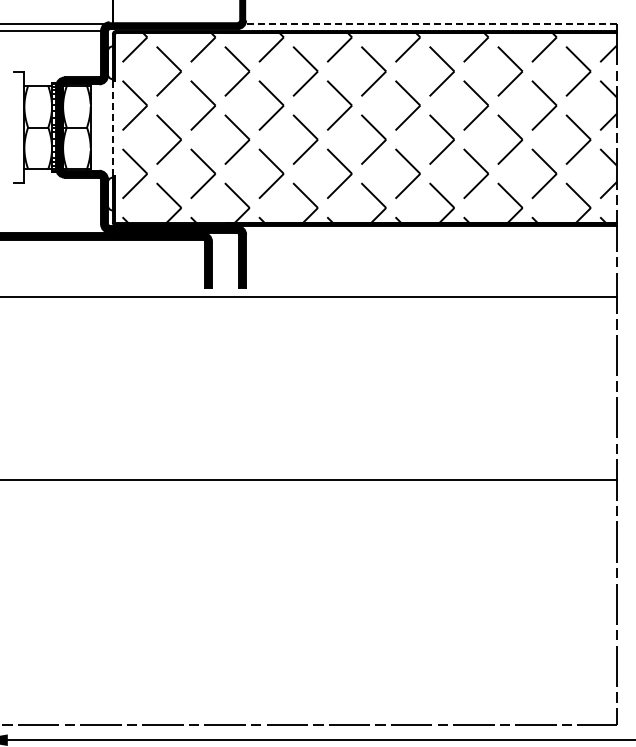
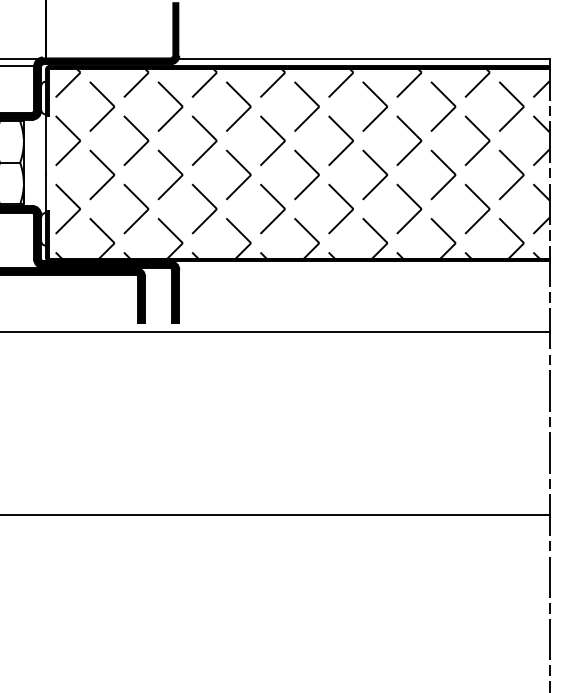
line: (431, 23) -> (364, 58), dashed -> solid
line: (112, 128) -> (45, 163), dashed -> solid

